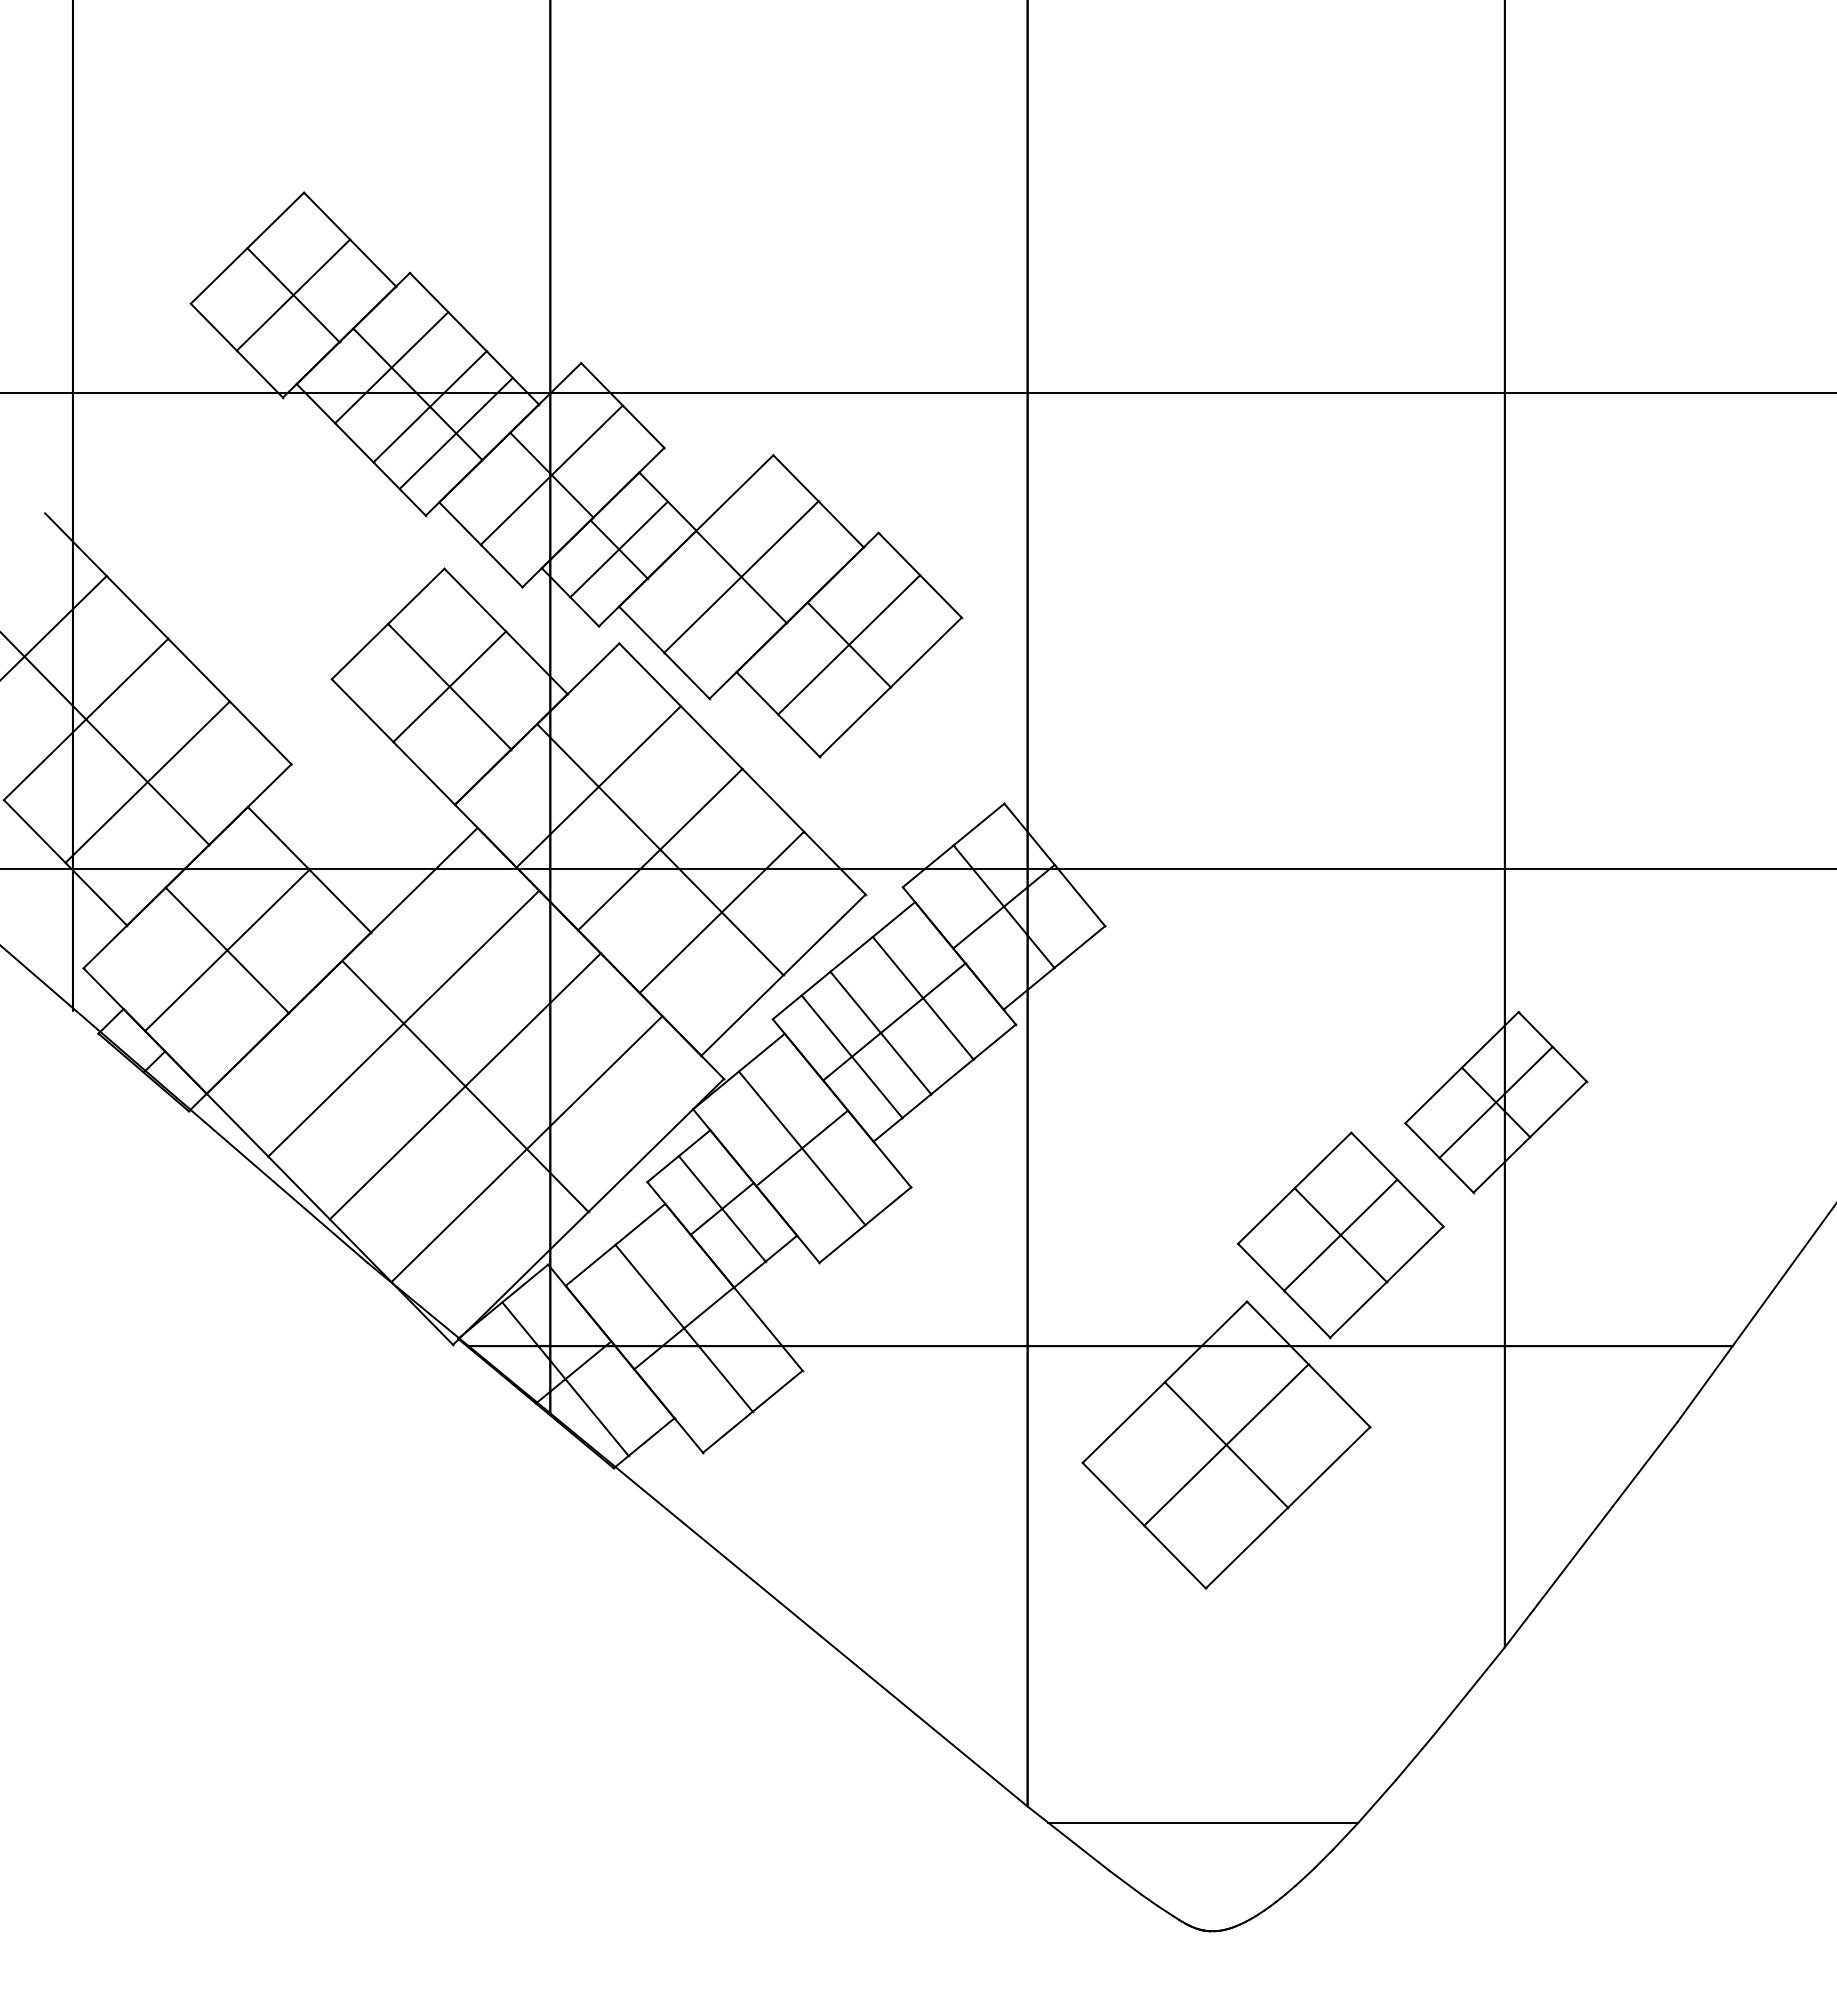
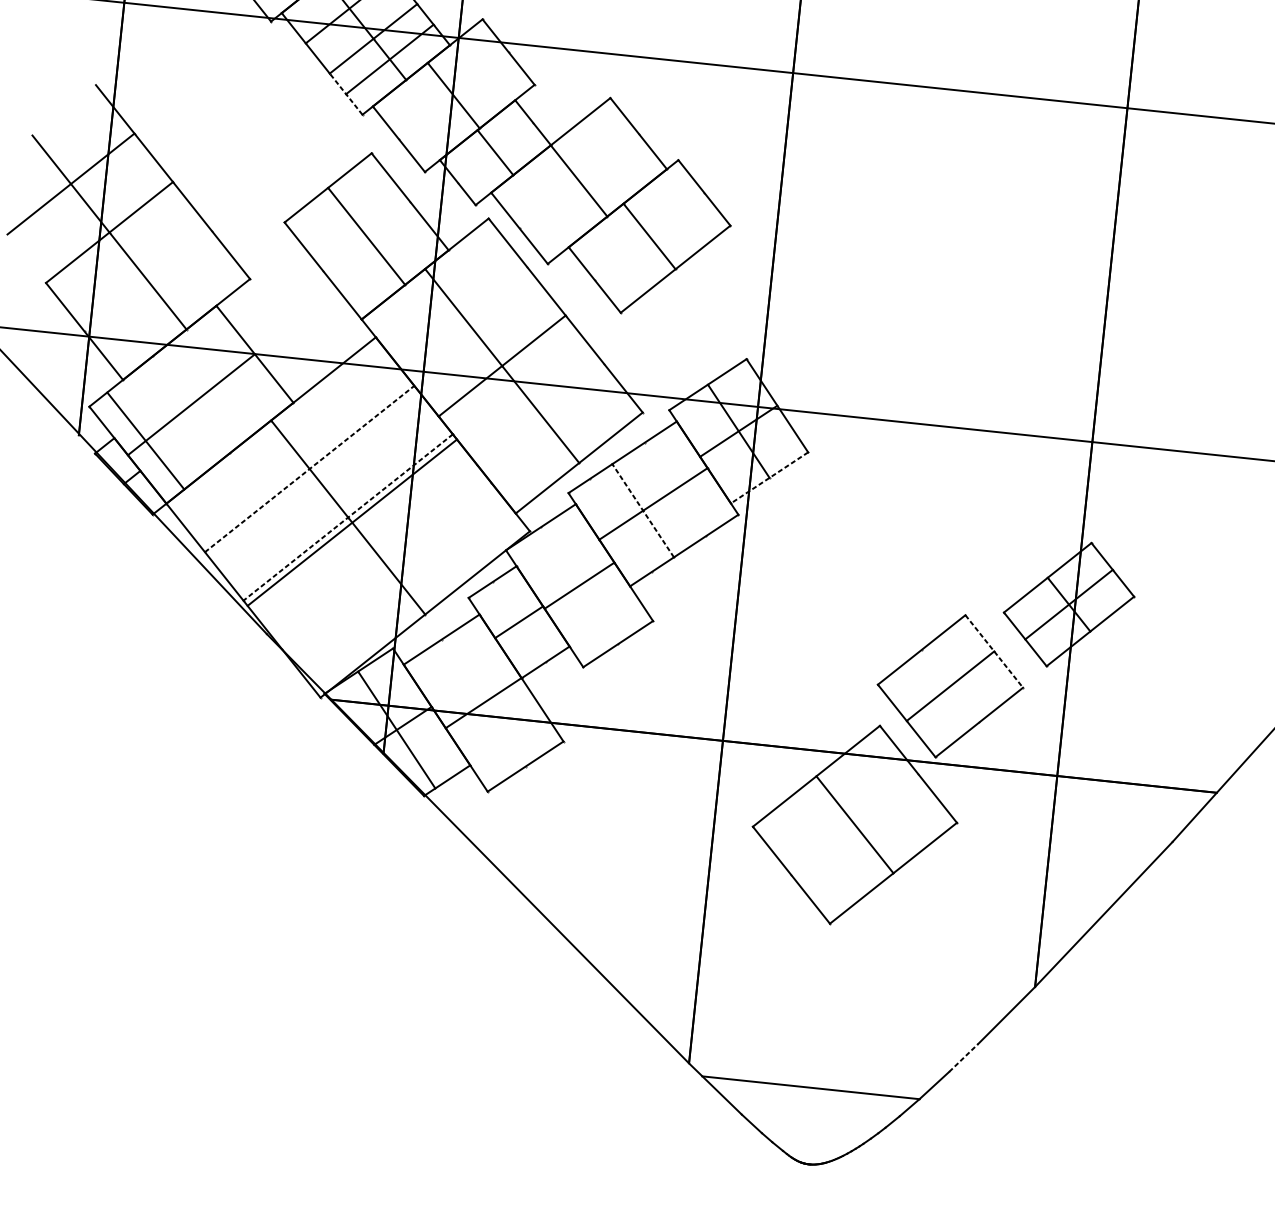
line: (551, 474) -> (453, 95), removed
line: (399, 488) -> (346, 93), solid -> dashed
line: (618, 549) -> (494, 152), removed
line: (741, 576) -> (579, 180), removed
line: (849, 644) -> (649, 236), removed
line: (449, 686) -> (366, 236), removed
line: (147, 781) -> (147, 280), removed
line: (598, 786) -> (463, 317), removed
line: (721, 912) -> (540, 414), removed
line: (226, 950) -> (145, 441), moved
line: (1054, 967) -> (769, 477), solid -> dashed
line: (922, 997) -> (674, 488), removed
line: (403, 1023) -> (309, 468), solid -> dashed
line: (880, 1032) -> (642, 510), solid -> dashed
line: (851, 1056) -> (620, 525), removed
line: (465, 1086) -> (348, 517), solid -> dashed
line: (801, 1148) -> (579, 585), removed
line: (526, 1149) -> (351, 522), moved
line: (1397, 1179) -> (994, 651), solid -> dashed
line: (721, 1208) -> (518, 621), removed
line: (1340, 1235) -> (950, 686), removed
line: (683, 1327) -> (483, 702), removed
line: (1226, 1444) -> (855, 824), removed
line: (1414, 1758) -> (963, 1058), solid -> dashed

